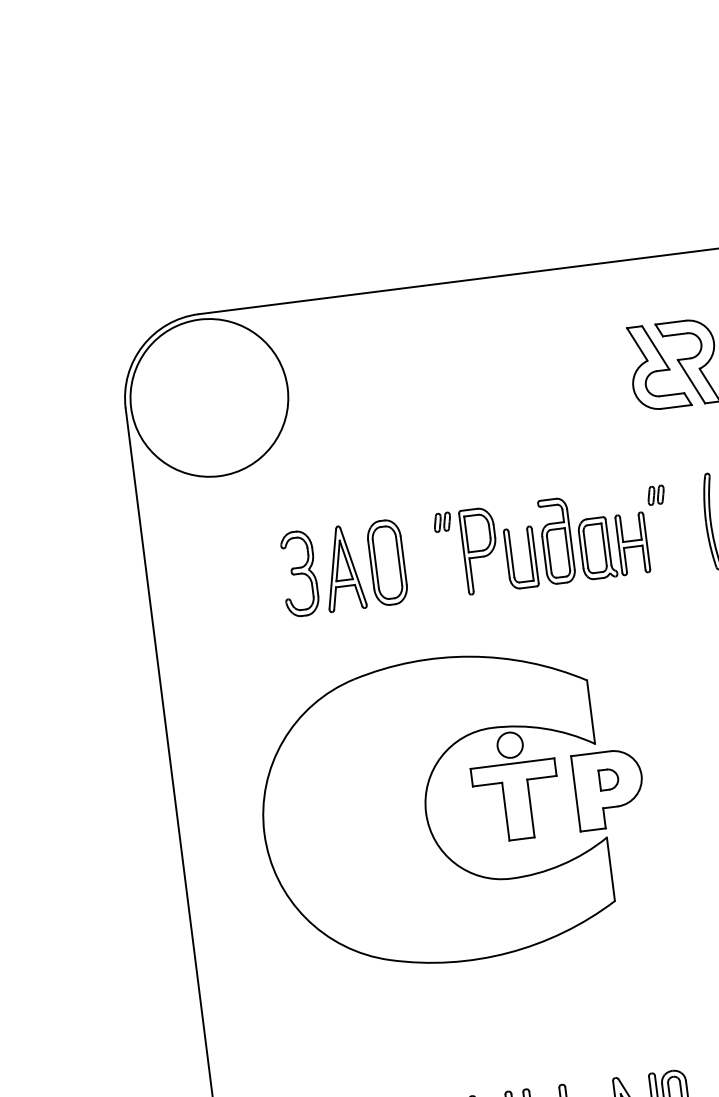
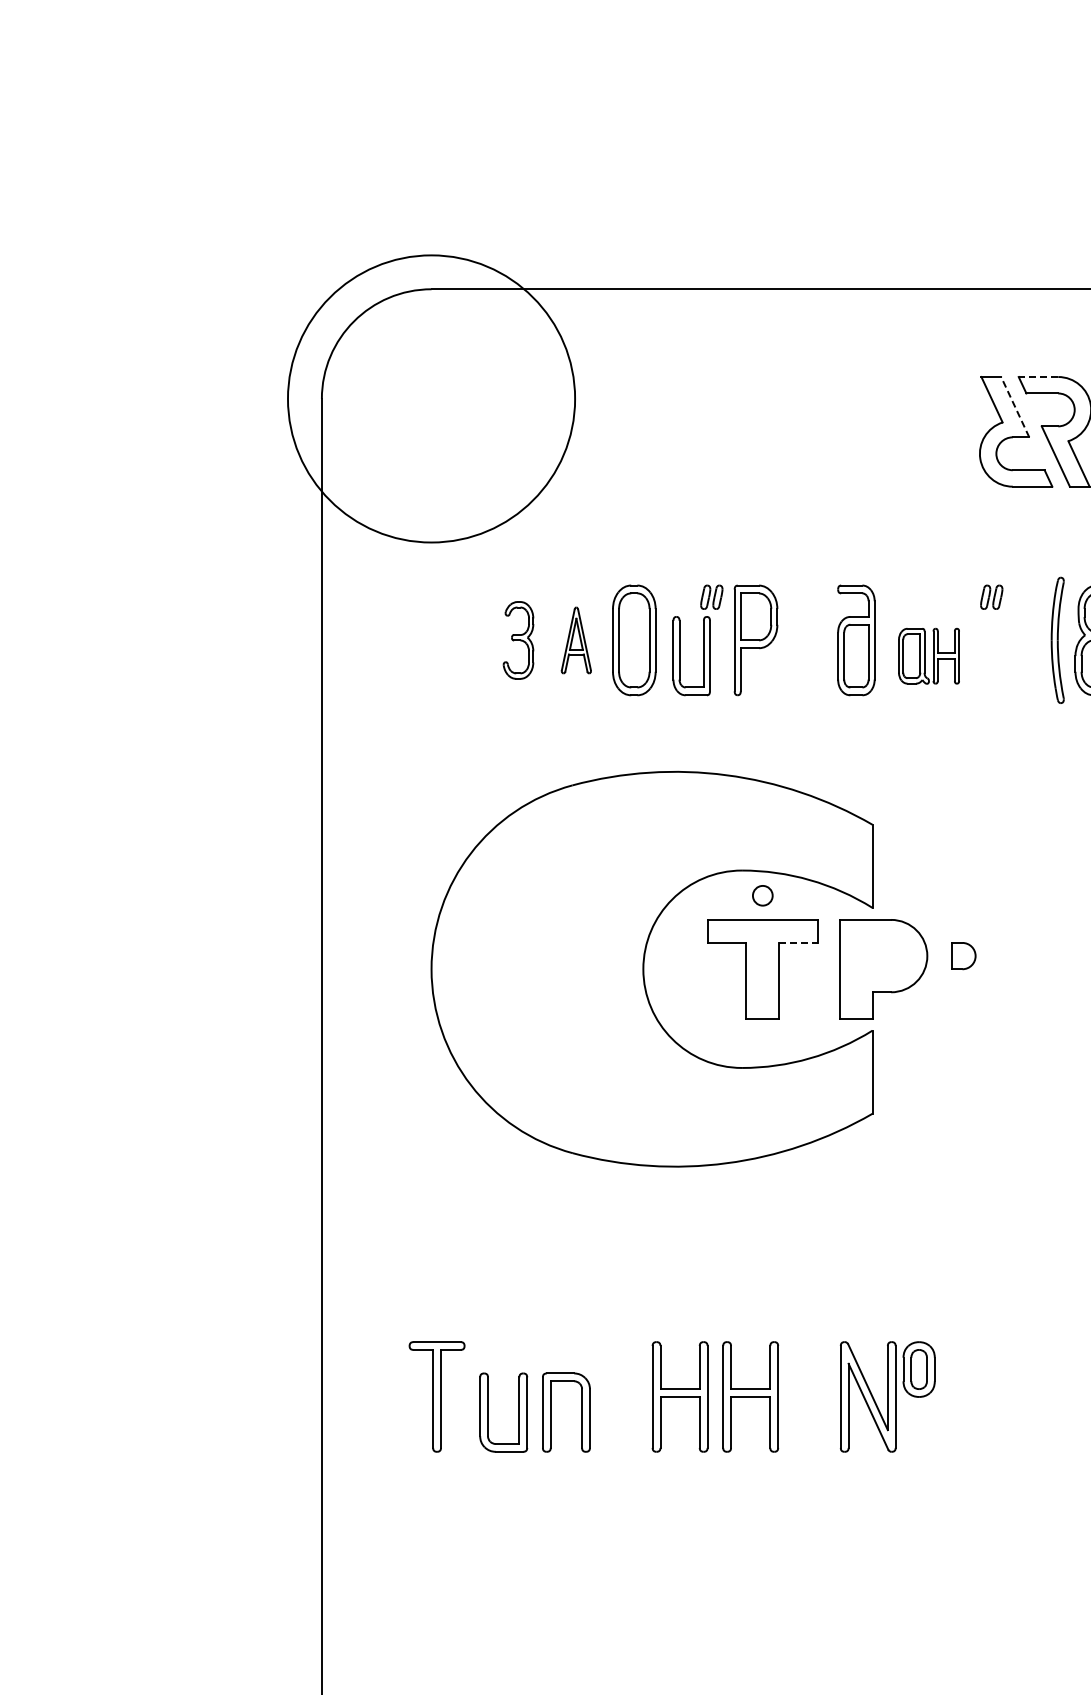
line: (670, 323) -> (1038, 377), solid -> dashed
line: (655, 347) -> (1015, 406), solid -> dashed
circle: (209, 397) -> (431, 398), size x1.4
part: (613, 546) -> (928, 656), size x0.7
part: (512, 559) -> (680, 656), moved
part: (343, 568) -> (576, 640), size x0.6
part: (299, 573) -> (518, 640), size x0.7
circle: (509, 745) -> (762, 895), size x0.6
line: (541, 777) -> (798, 942), solid -> dashed
part: (608, 779) -> (963, 956), moved

